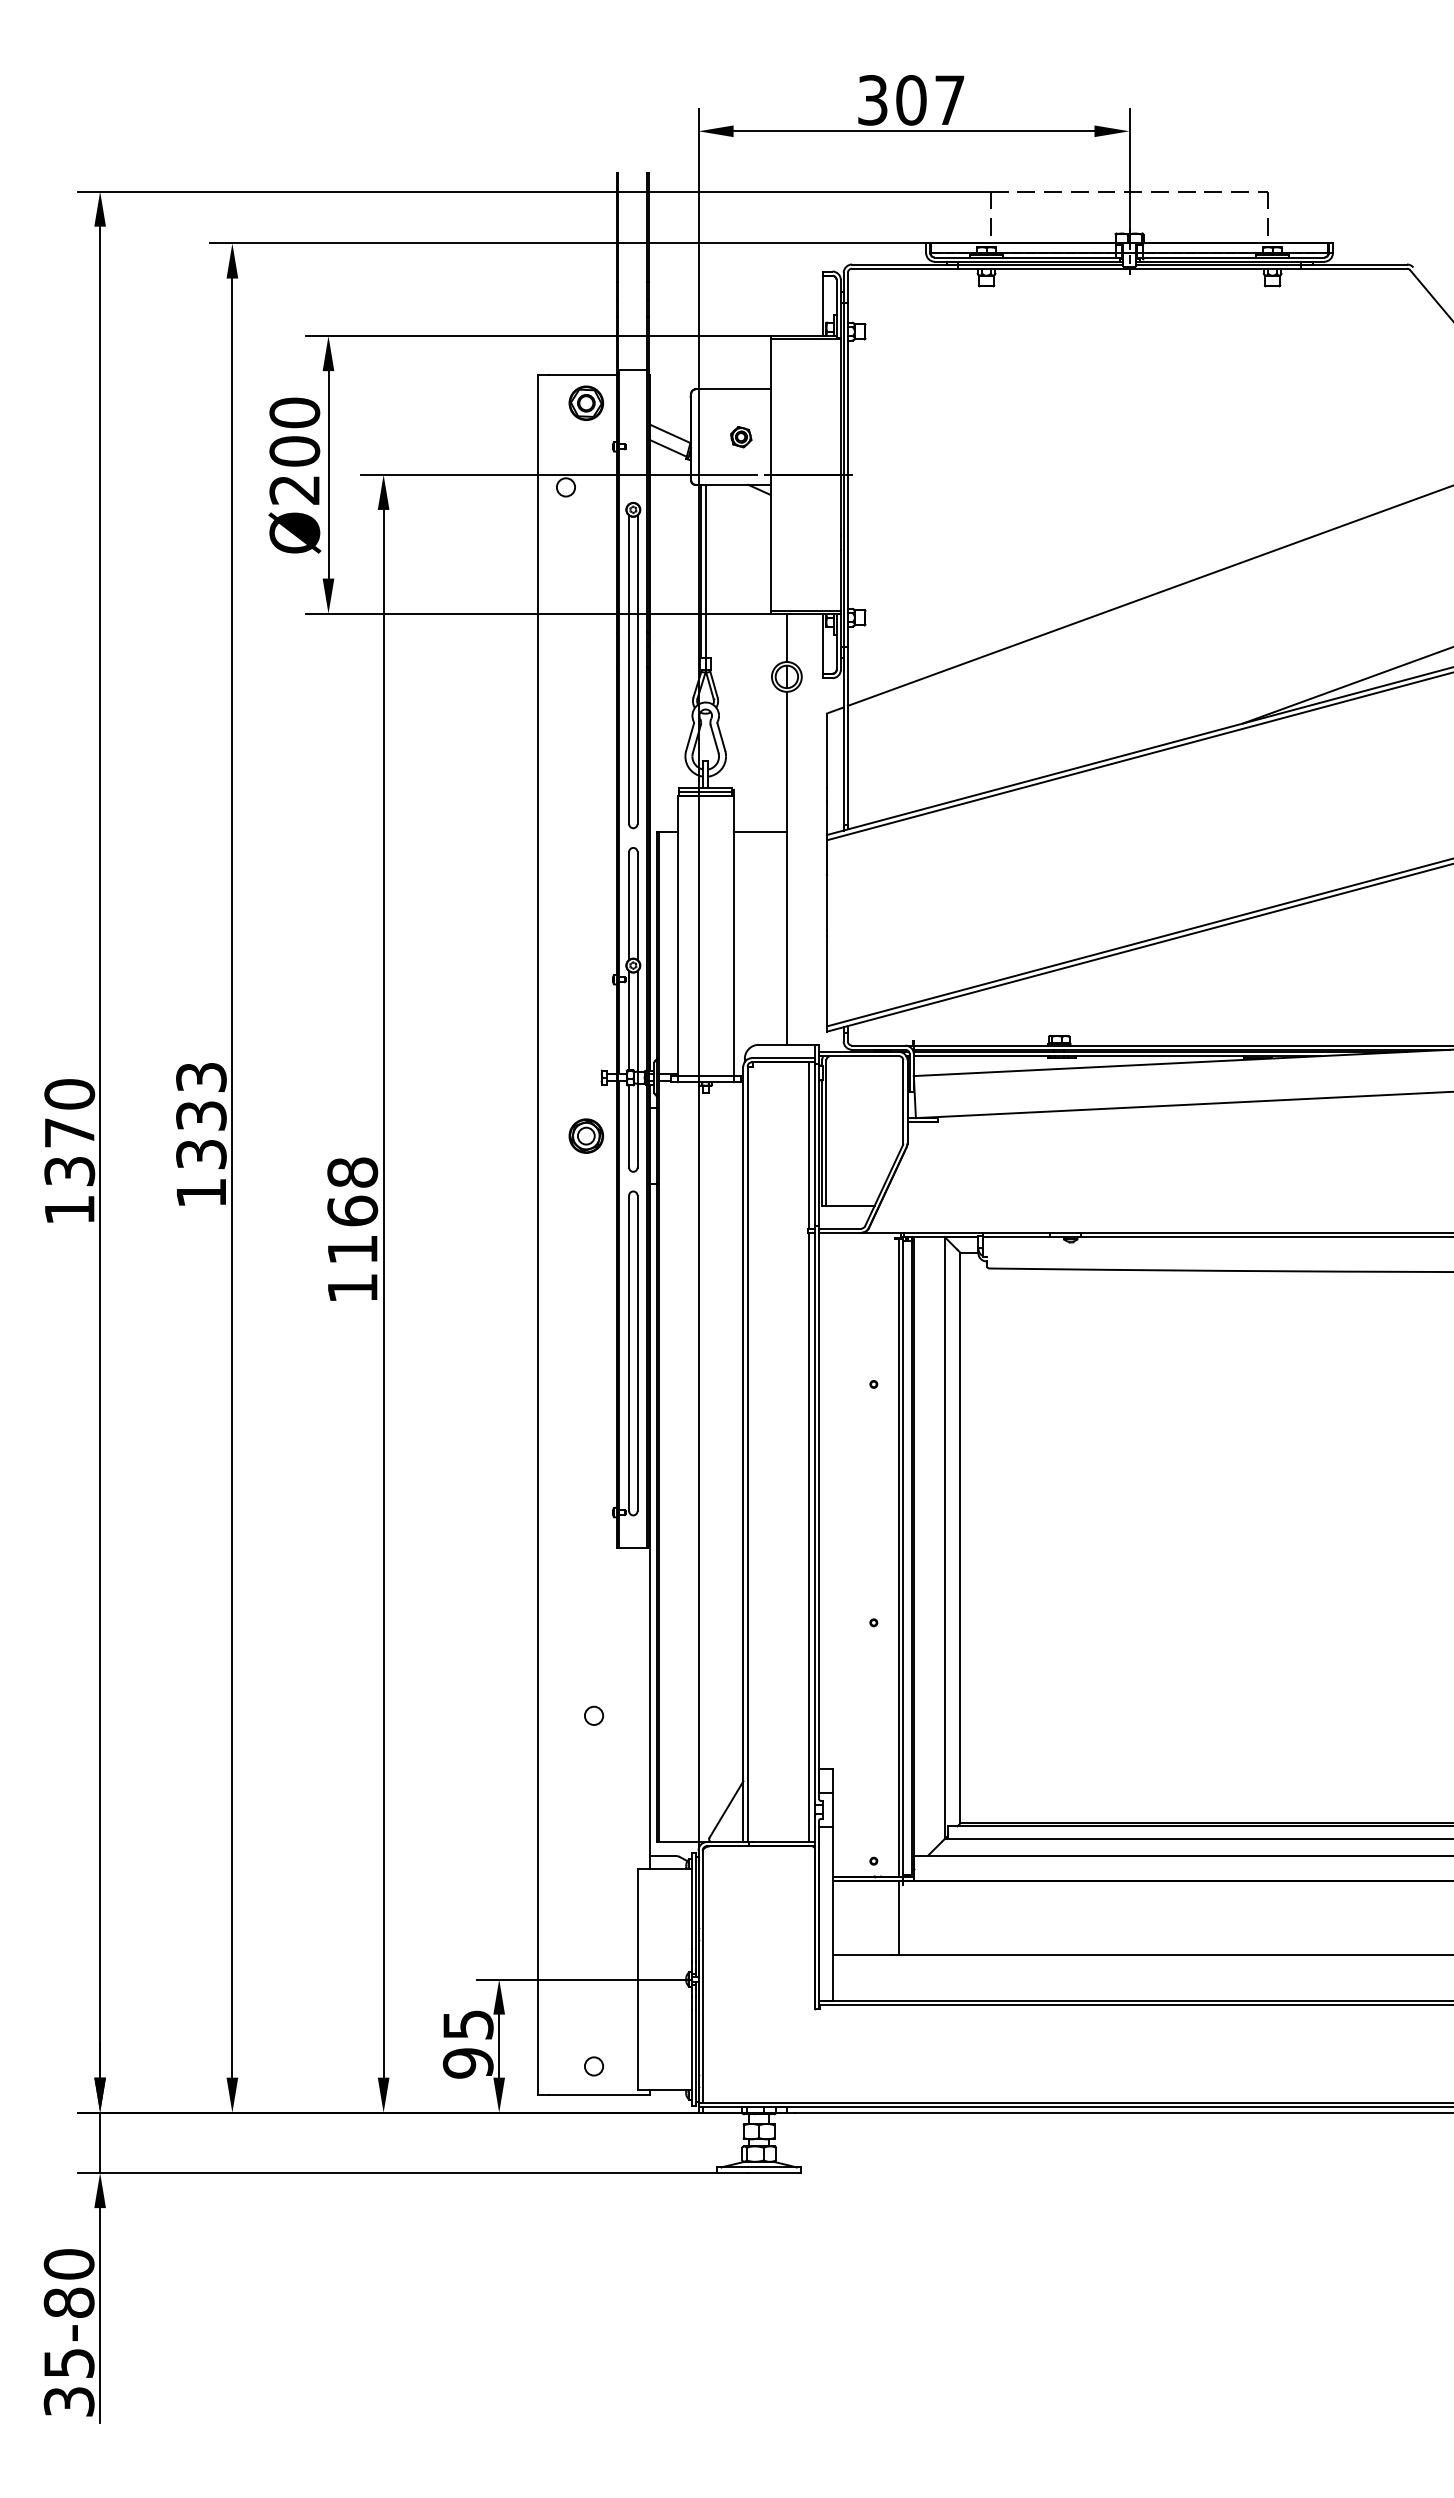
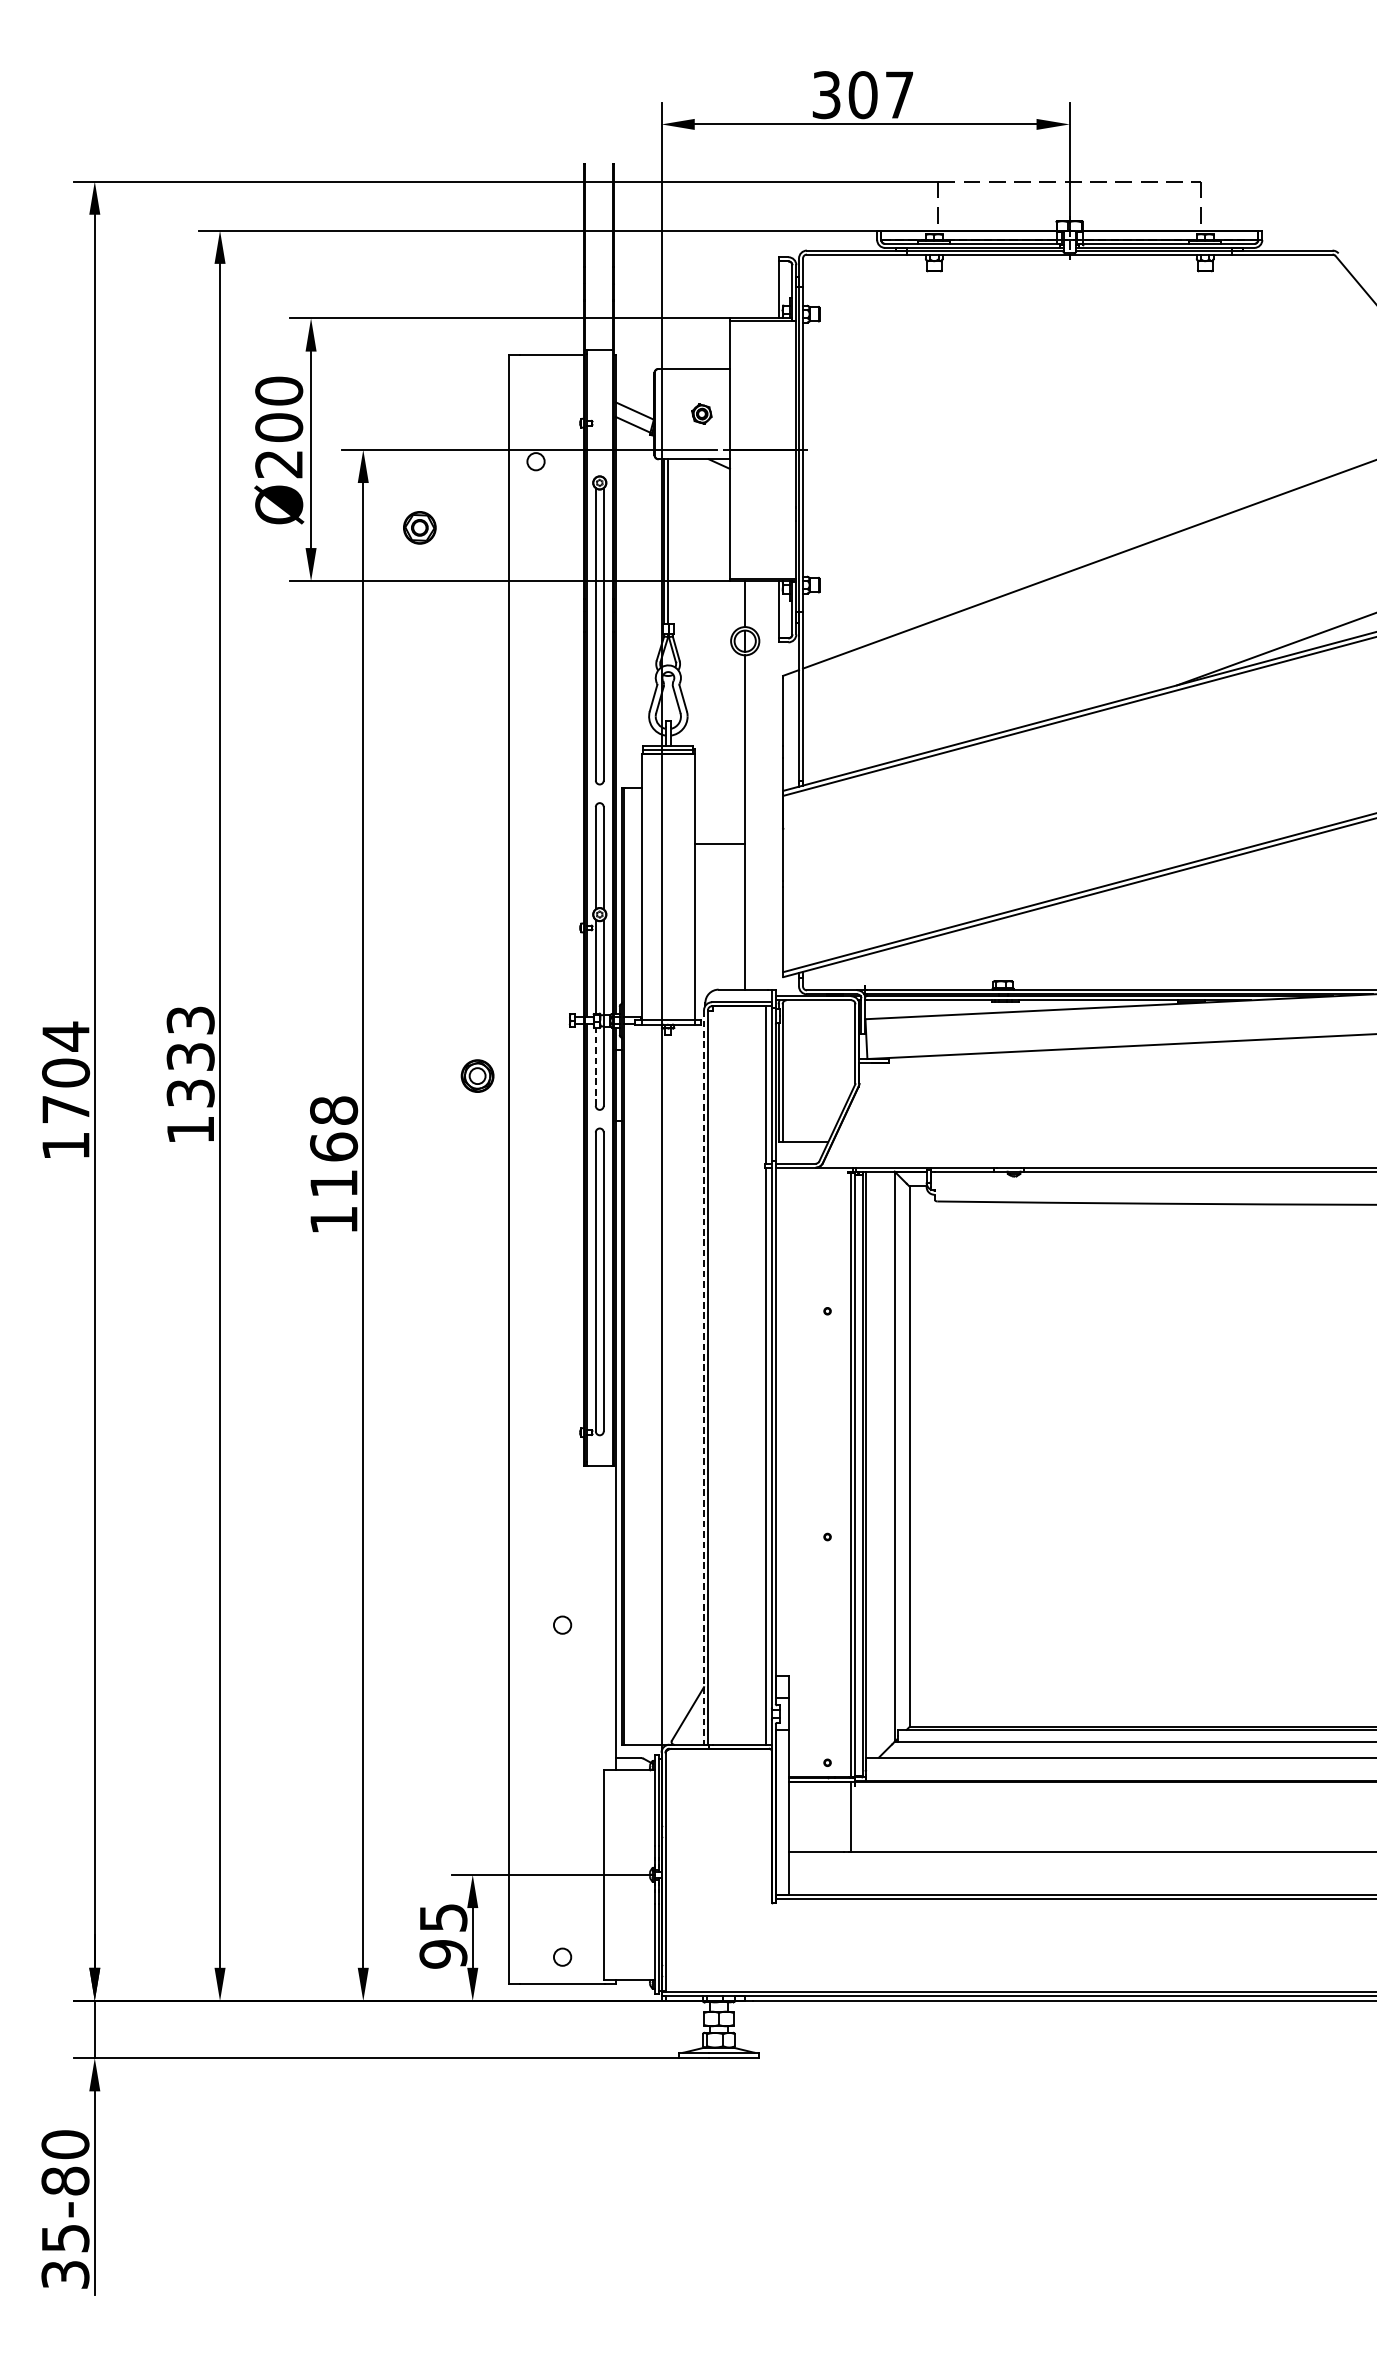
part: (586, 402) -> (419, 527), moved
line: (759, 832) -> (719, 844), moved
line: (629, 1125) -> (596, 1066), solid -> dashed
text: (69, 1132) -> (65, 1072), 1370 -> 1704
part: (586, 1135) -> (477, 1075), moved
line: (743, 1454) -> (704, 1377), solid -> dashed

